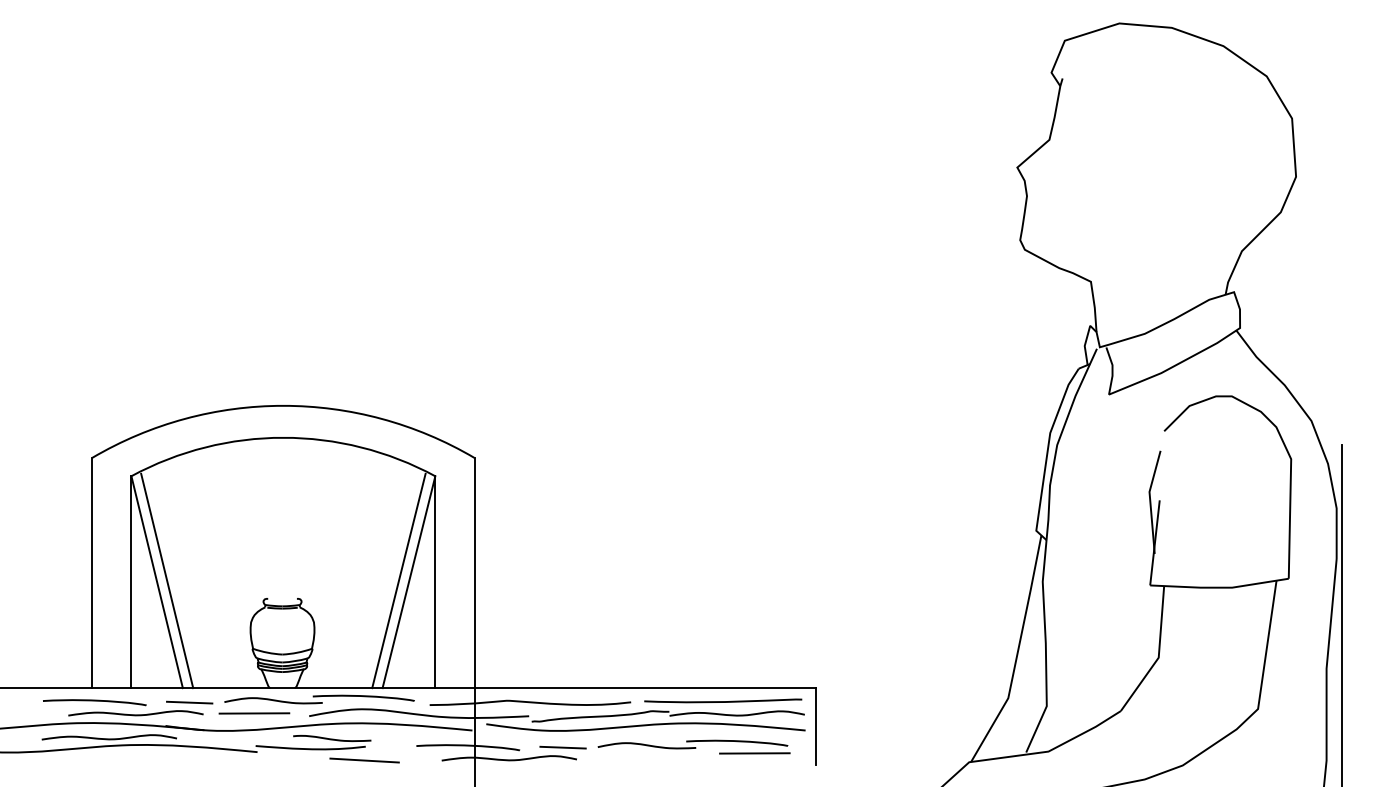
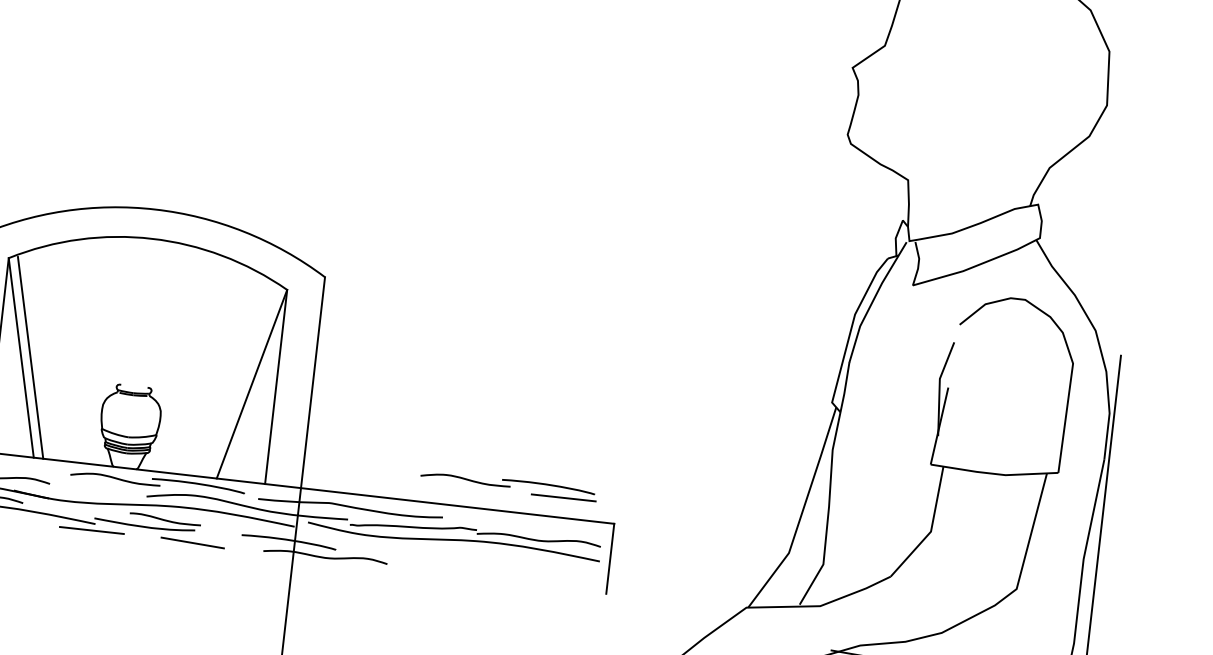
line: (398, 580) -> (242, 381), removed
curve: (723, 701) -> (527, 526), removed
line: (189, 702) -> (38, 471), removed
line: (254, 713) -> (91, 530), moved
part: (693, 746) -> (508, 485), moved
line: (562, 747) -> (375, 551), removed

